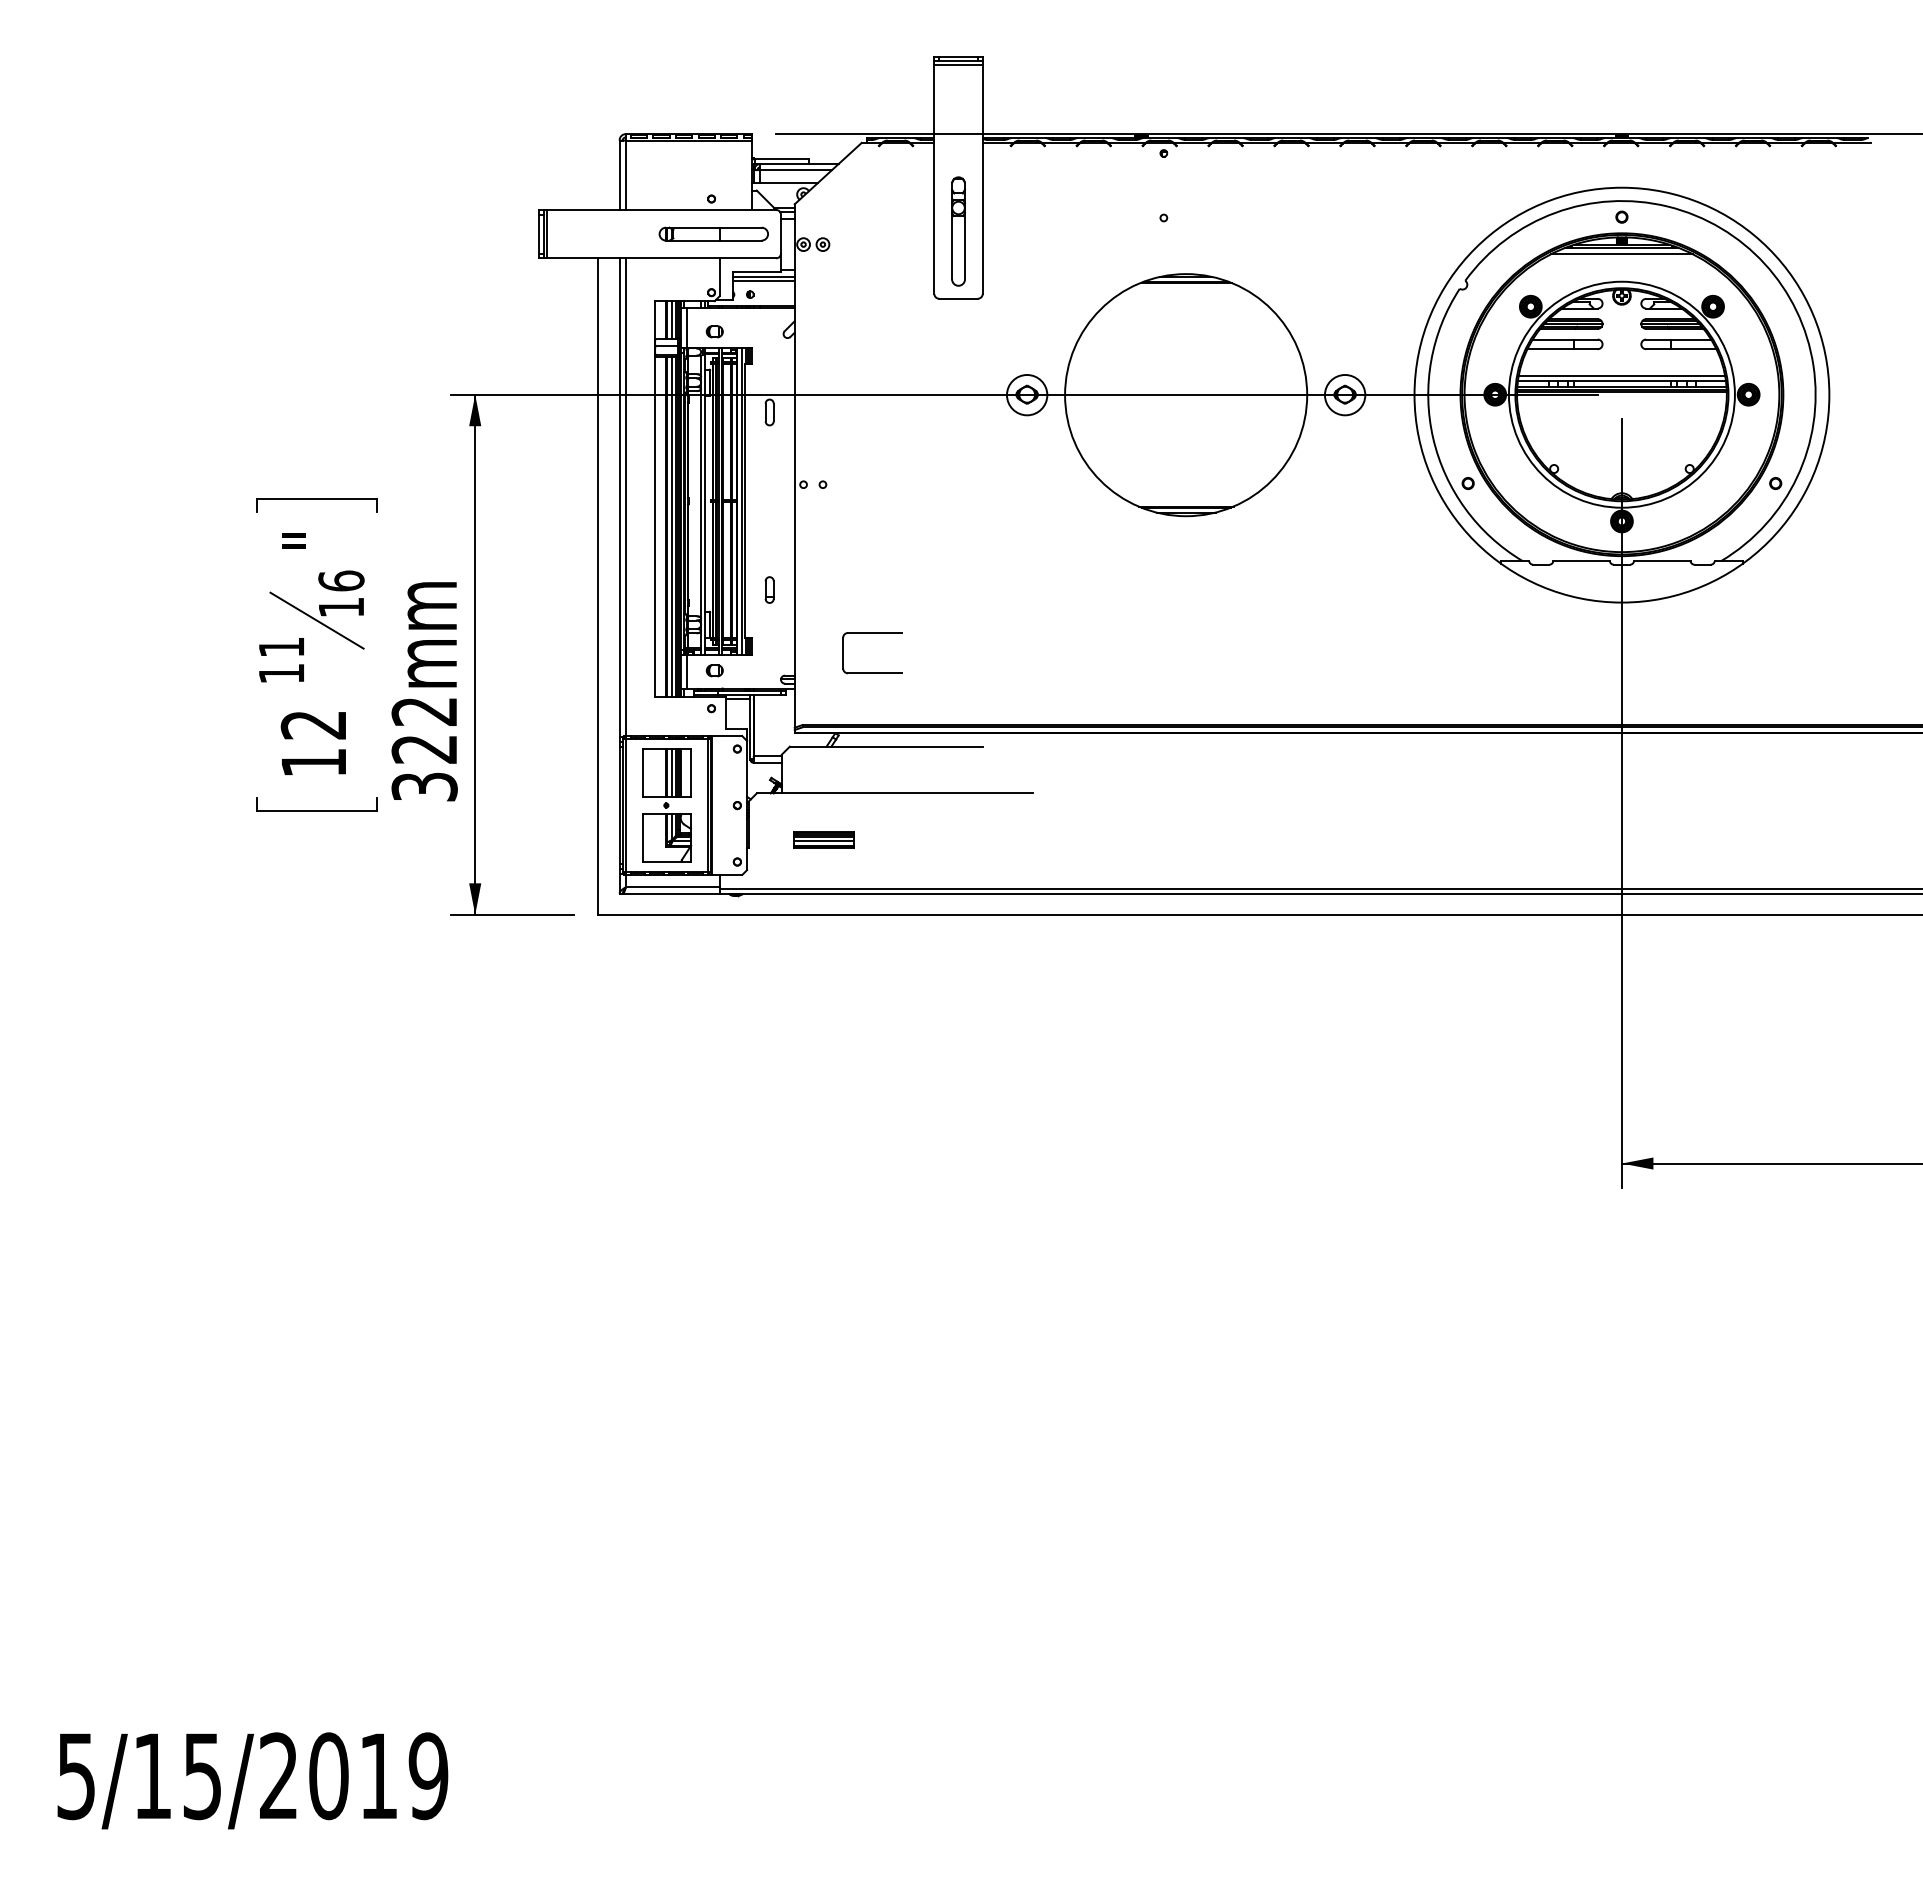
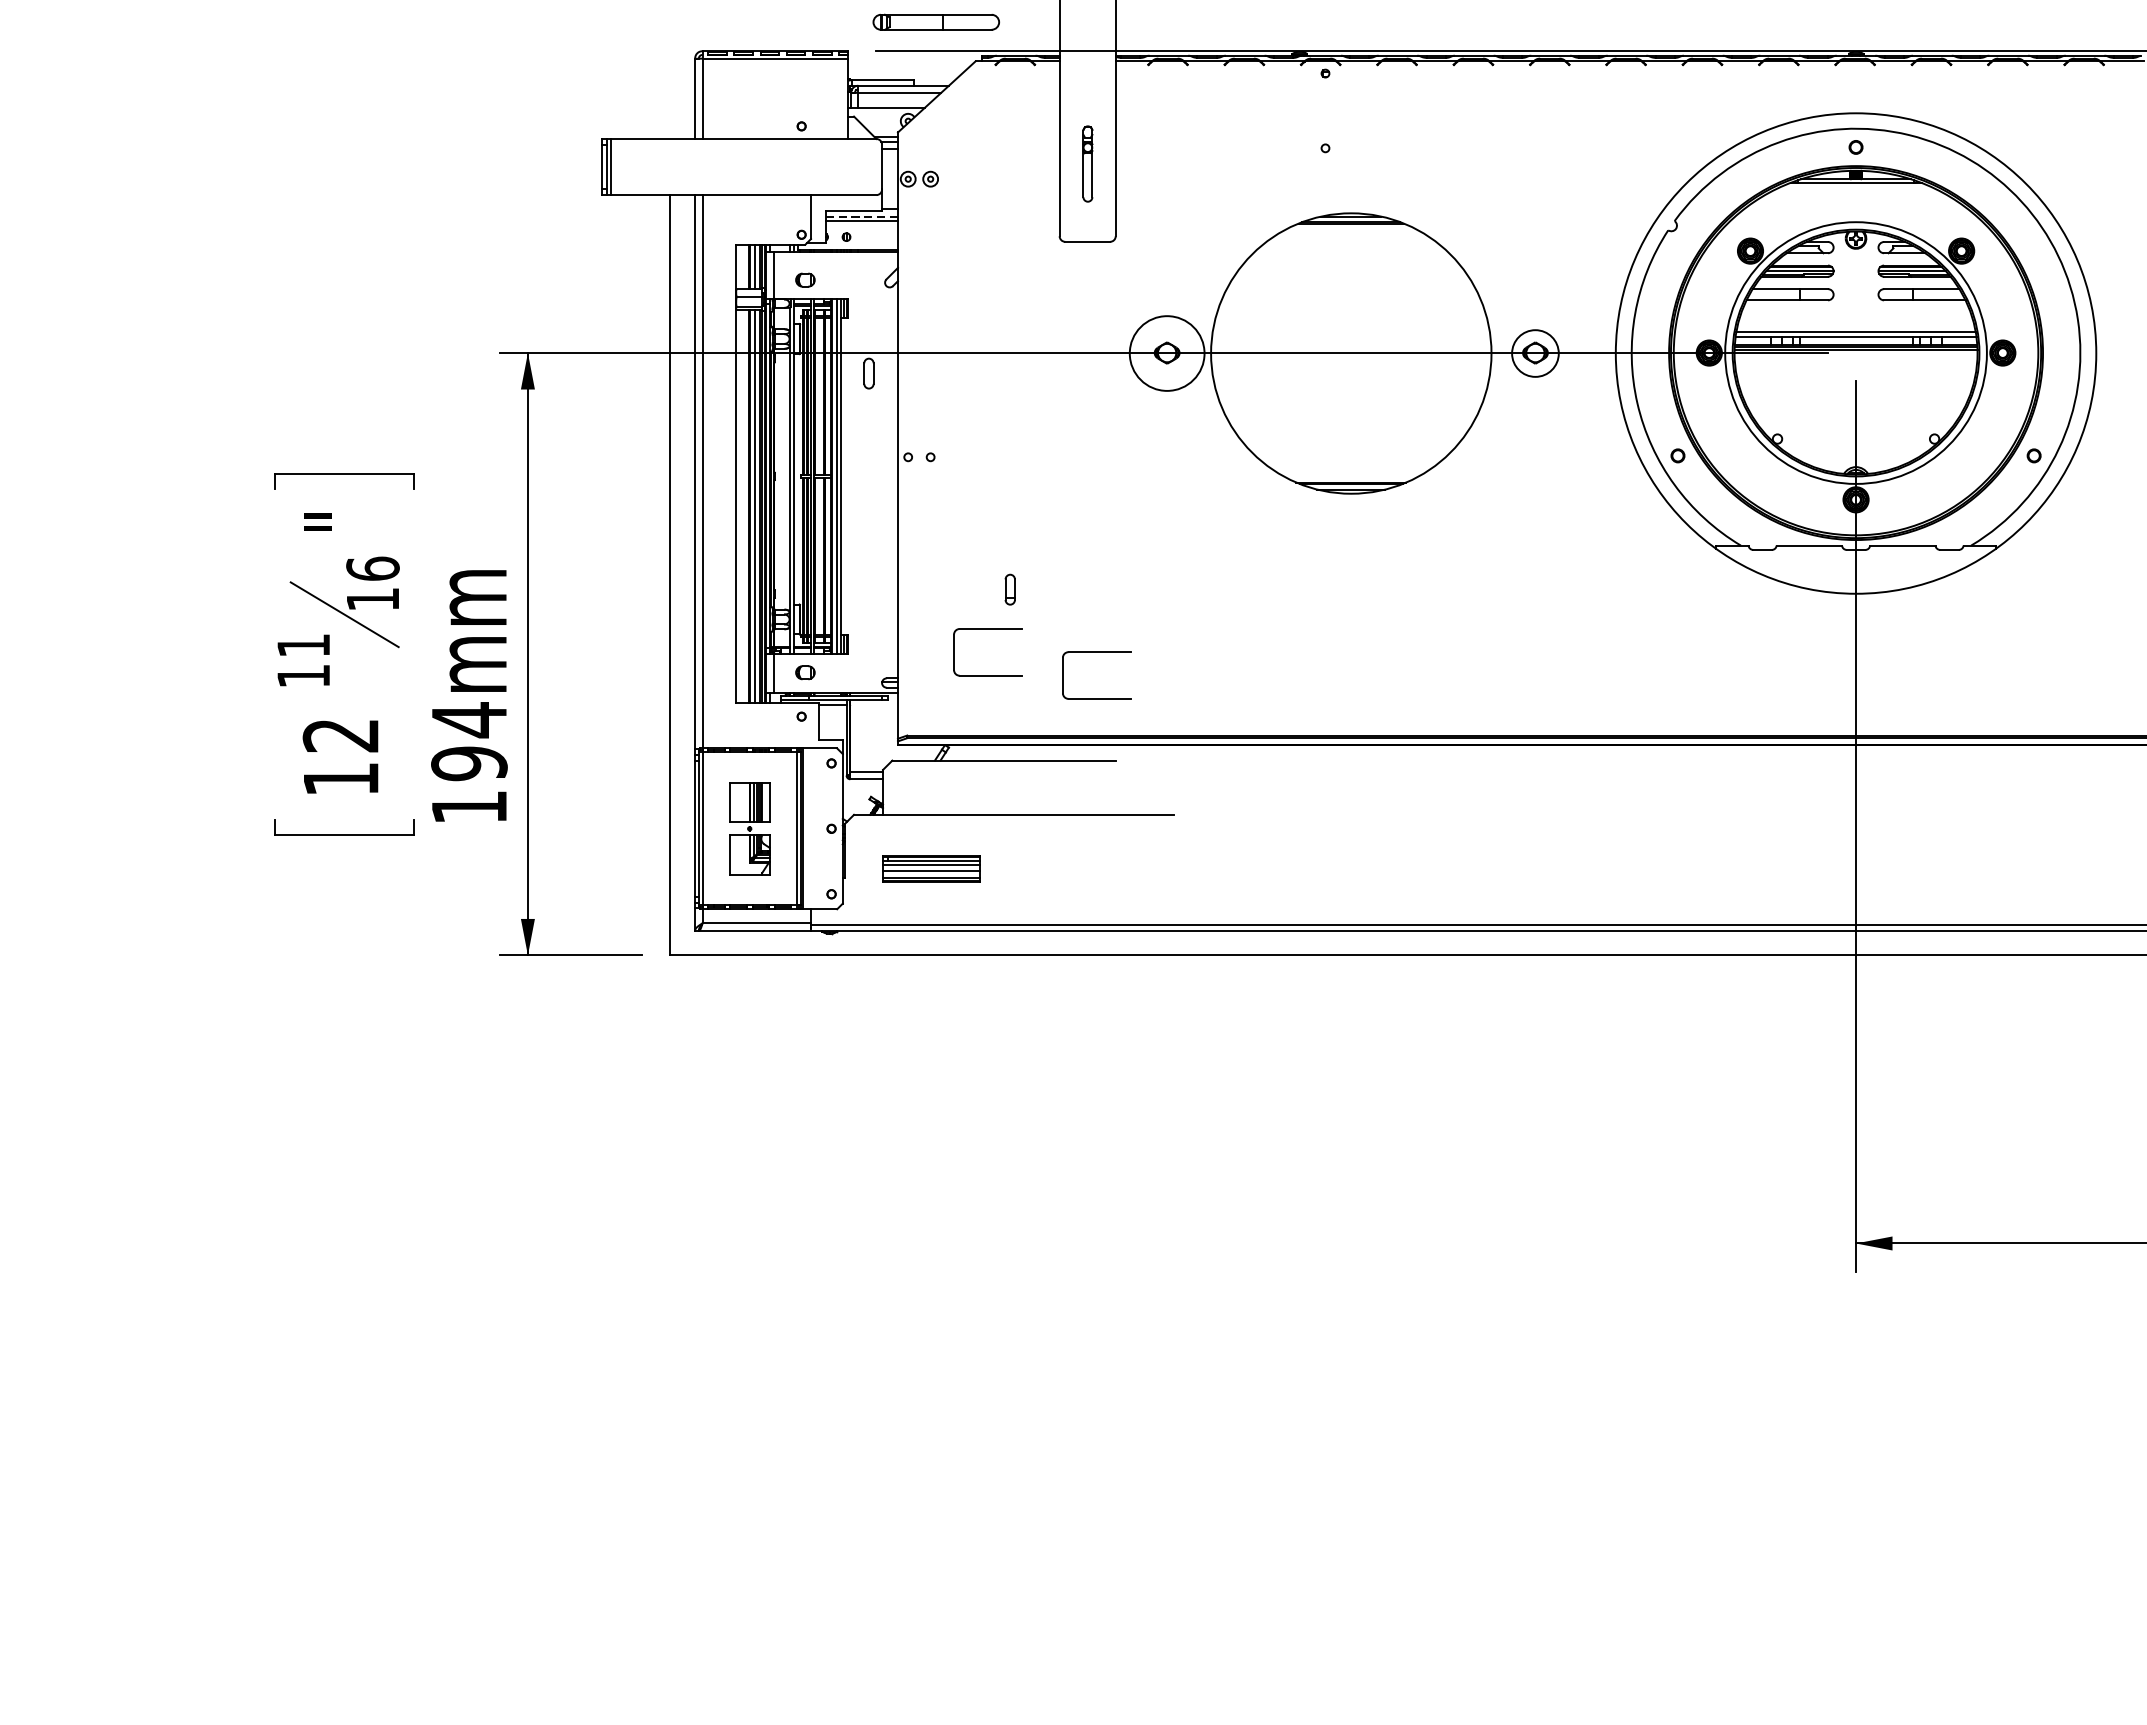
part: (958, 231) -> (1087, 163), size x0.6
part: (713, 233) -> (935, 21), moved
line: (1621, 254) -> (1855, 190), removed
line: (764, 276) -> (862, 216), solid -> dashed
circle: (1026, 395) -> (1166, 353), size x1.6
part: (769, 589) -> (1010, 589), moved
part: (966, 692) -> (1096, 697), added
text: (424, 748) -> (469, 762), 322mm -> 194mm
part: (667, 805) -> (750, 828), size x0.7
part: (823, 839) -> (931, 868), size x1.4

